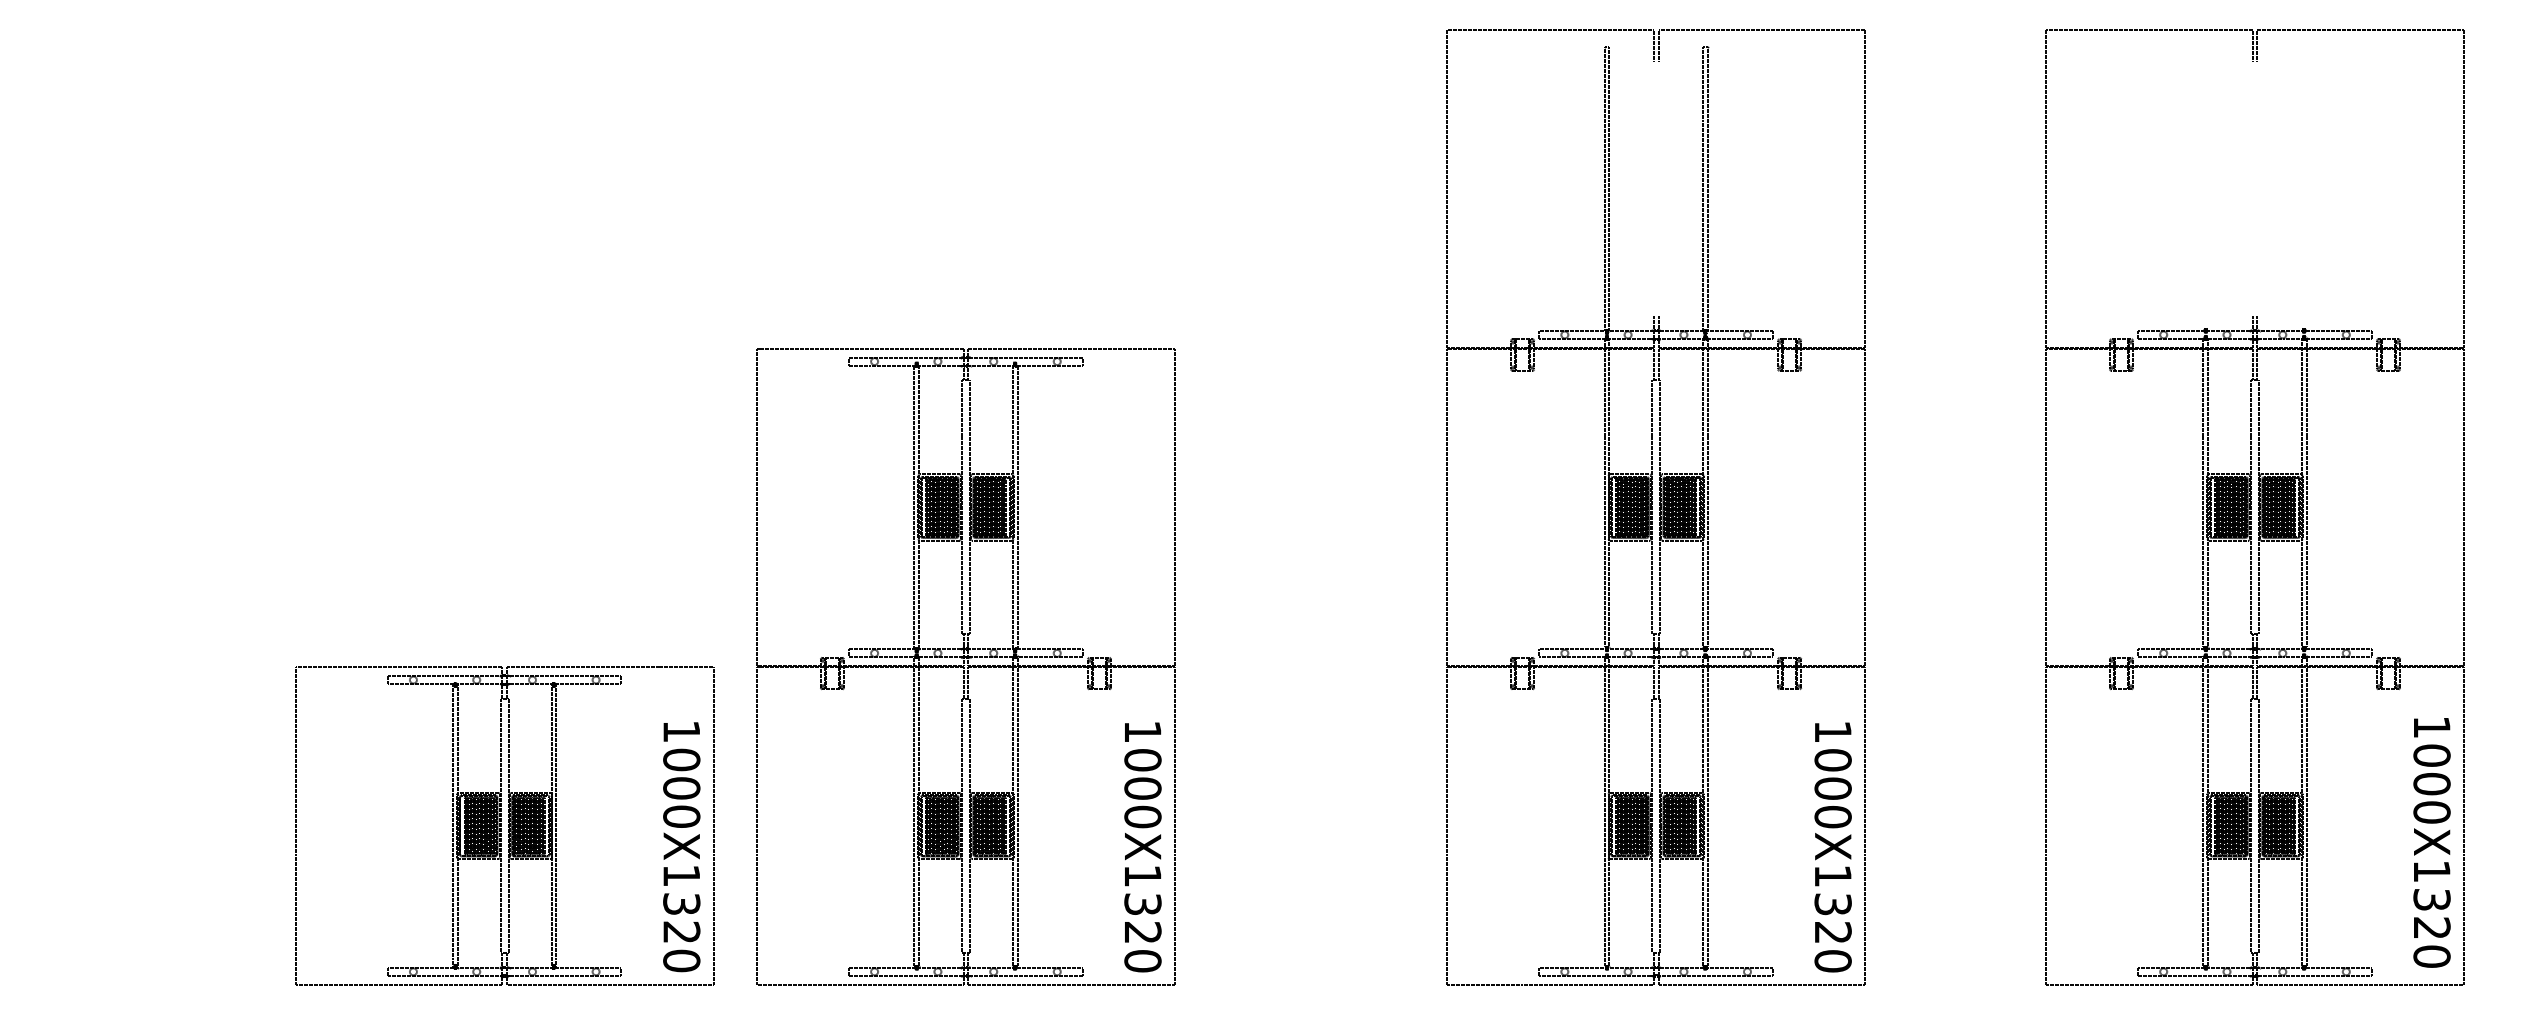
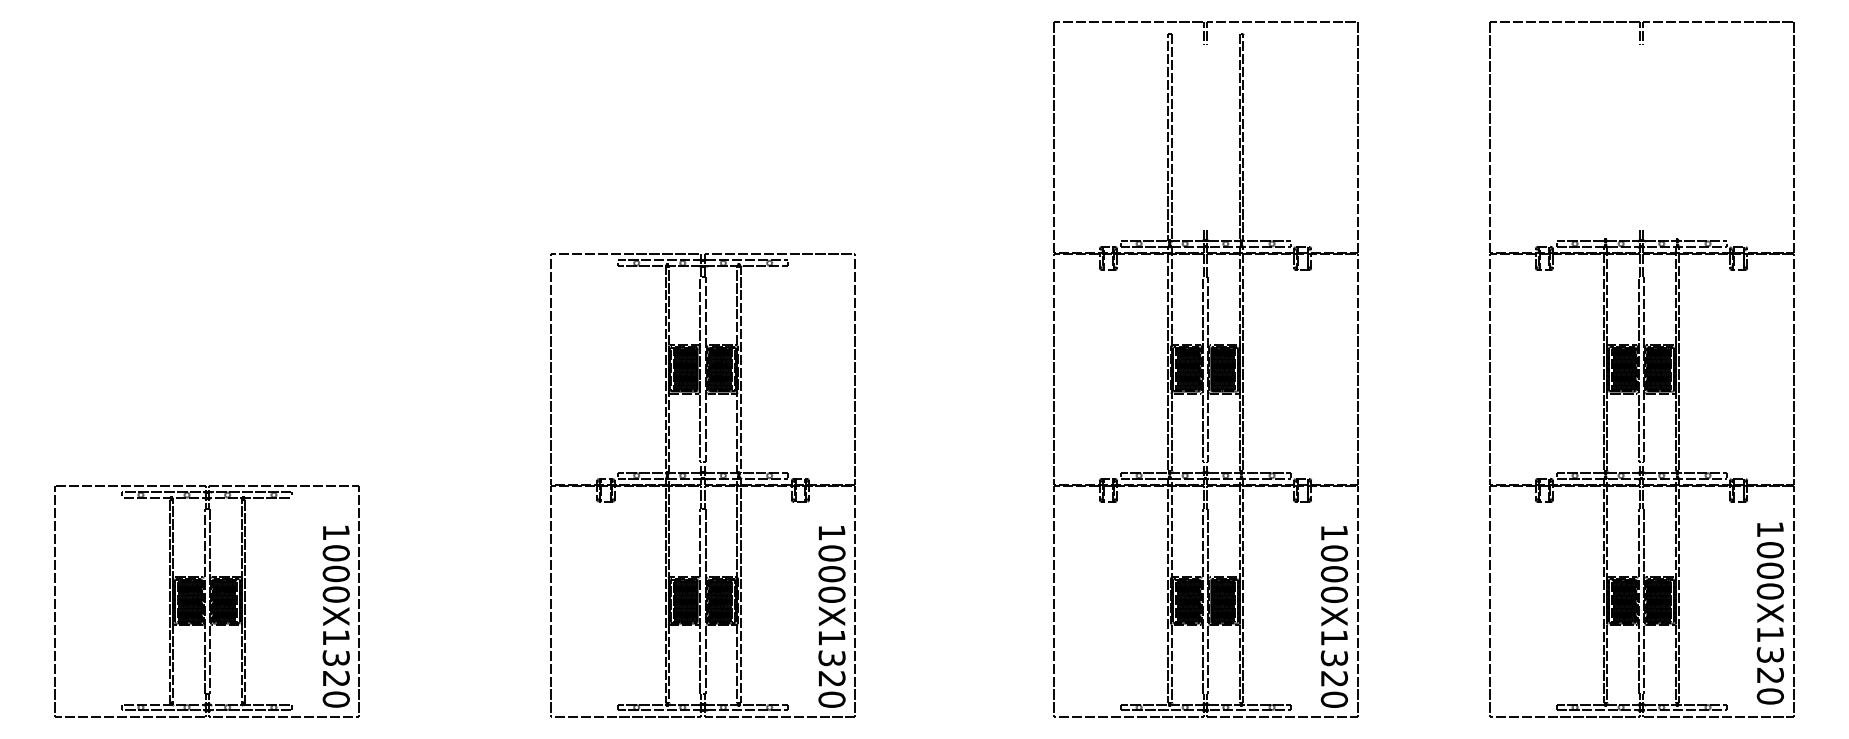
part: (503, 826) -> (206, 601), moved

